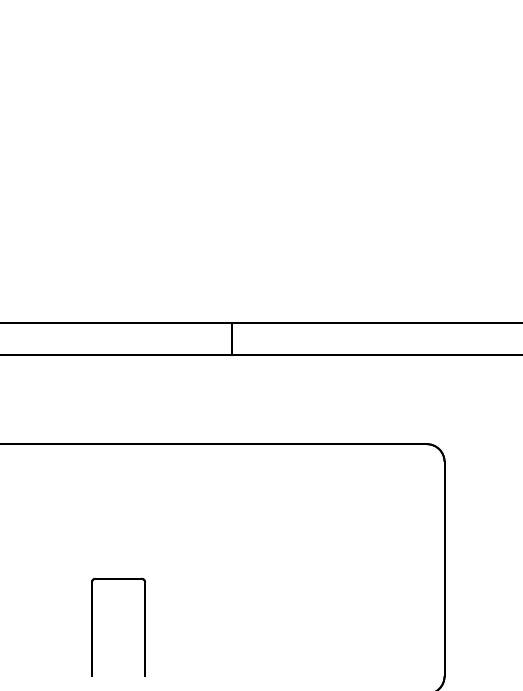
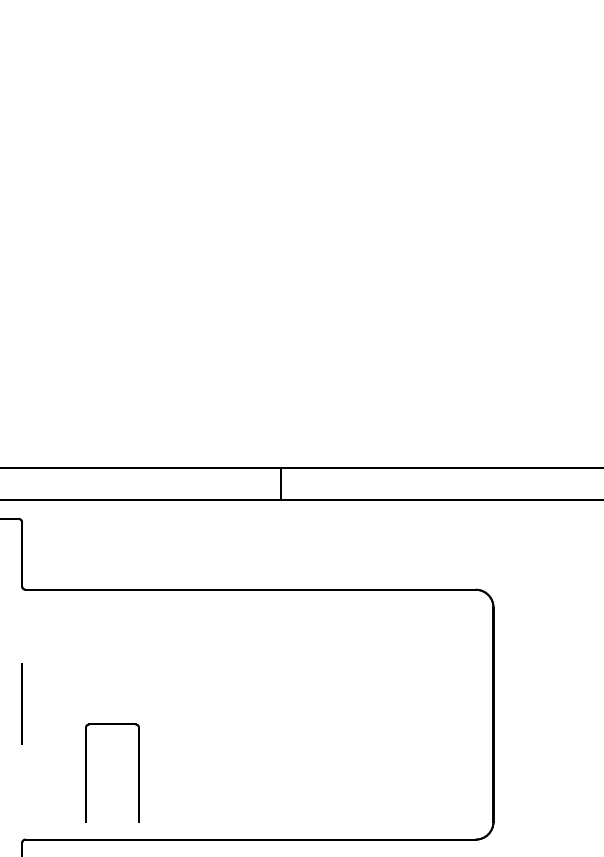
part: (92, 626) -> (86, 772), moved

